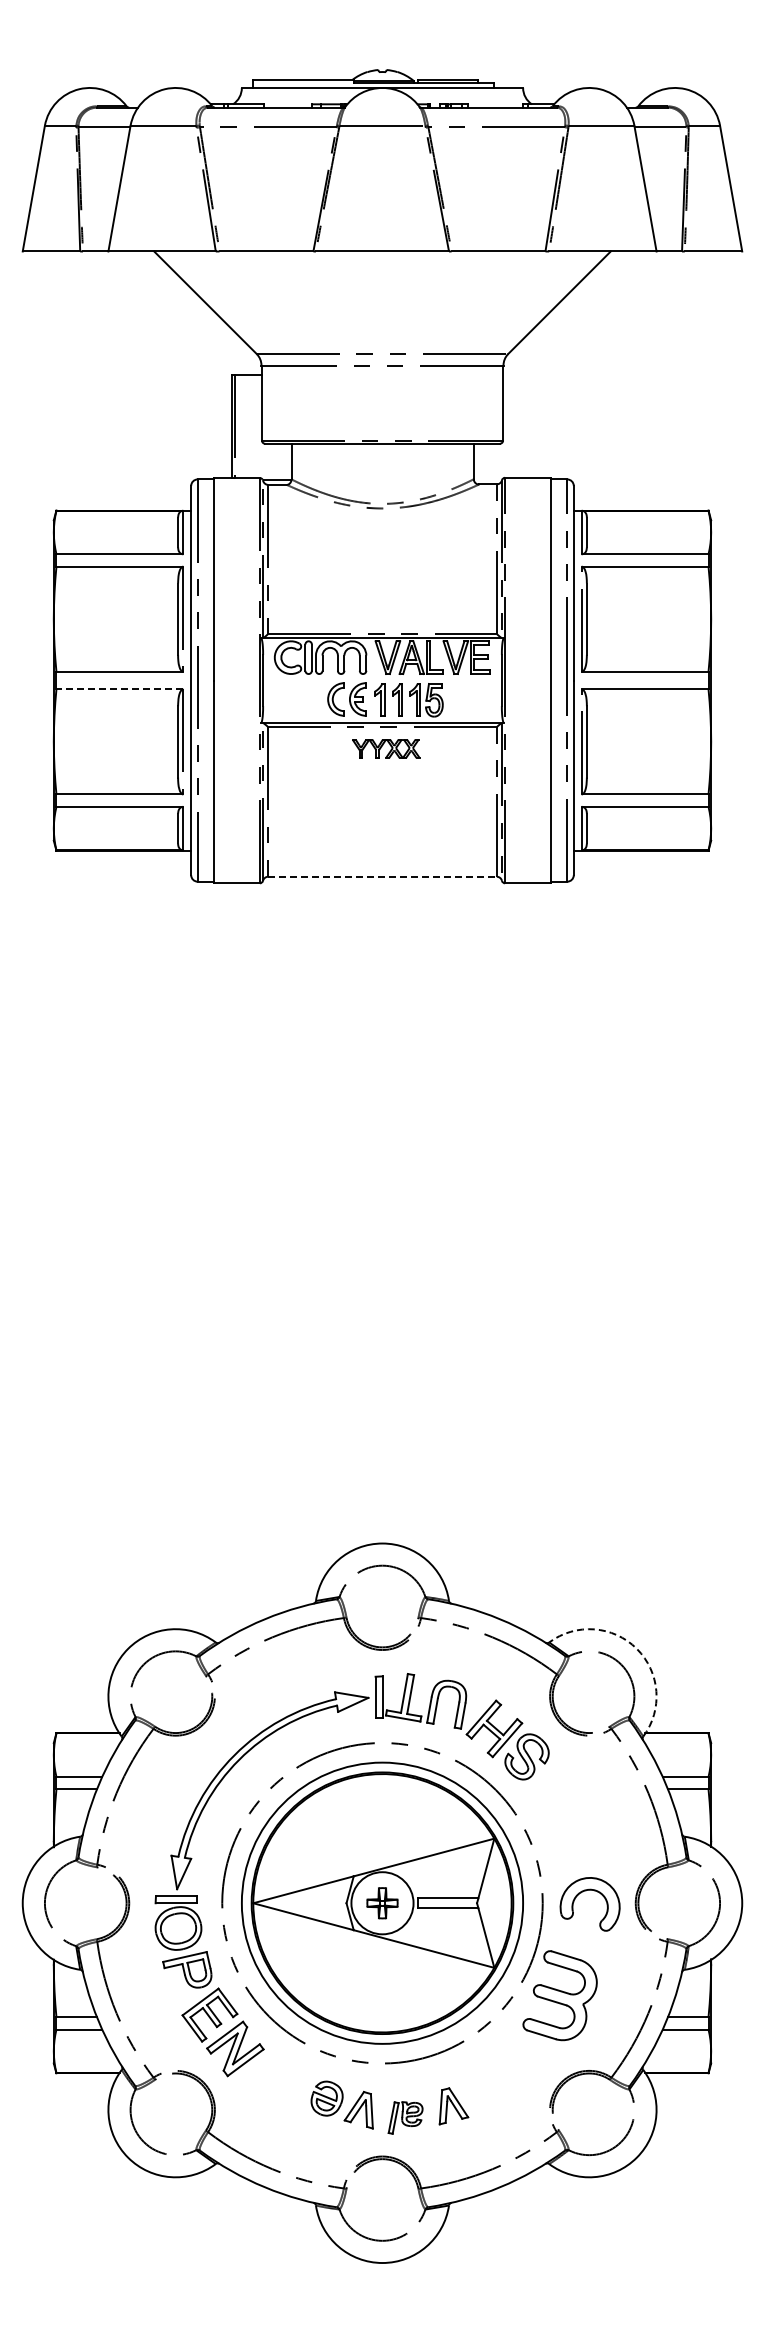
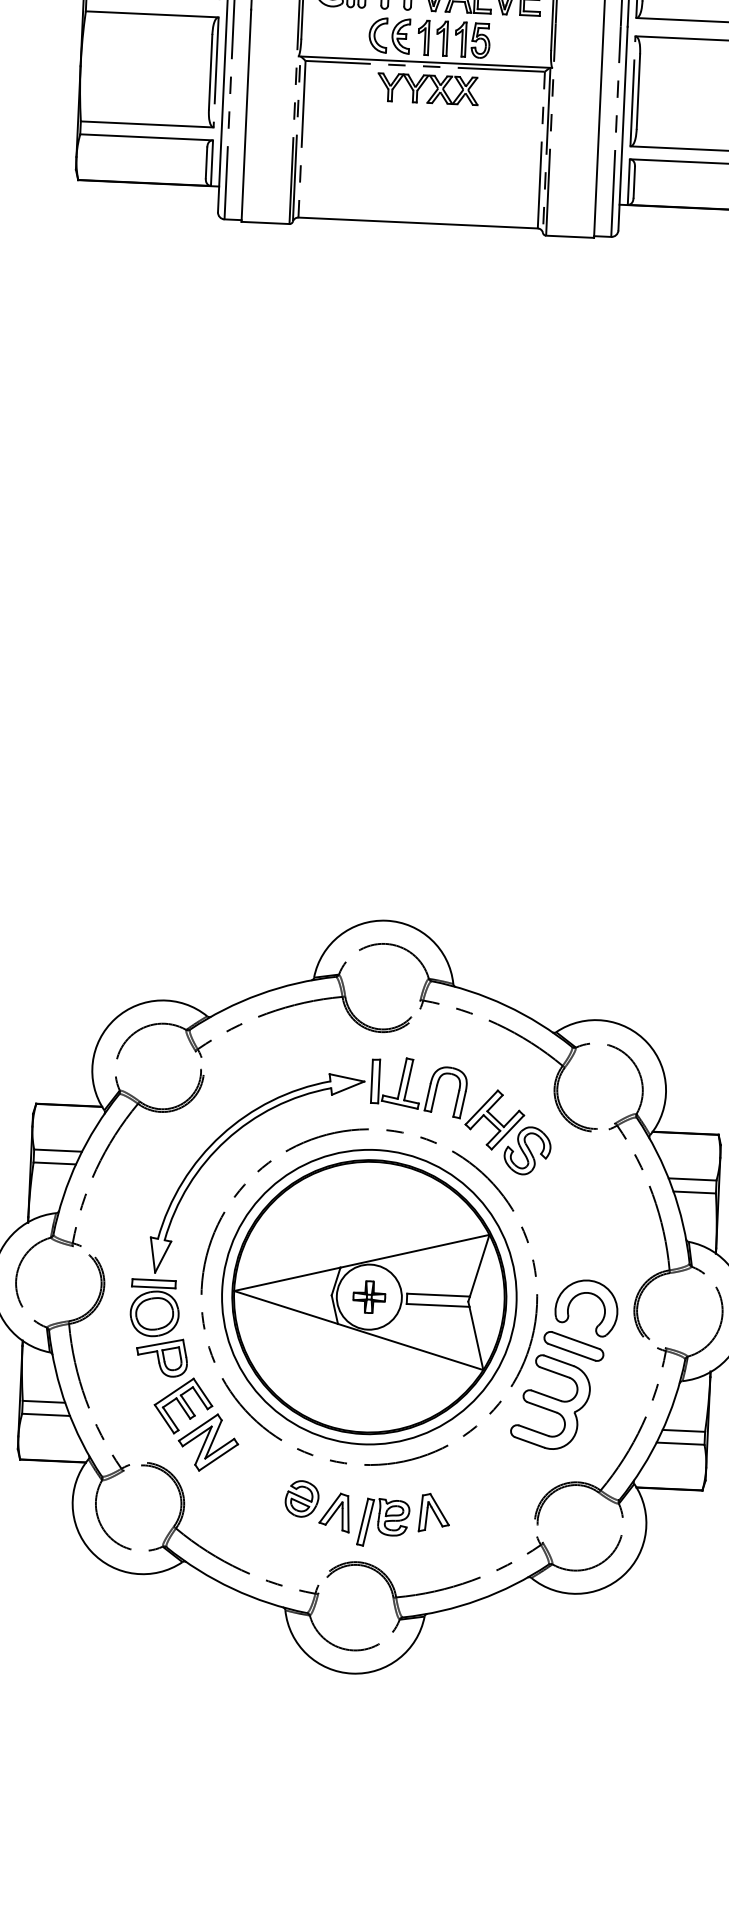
line: (119, 689) -> (151, 14), dashed -> solid
part: (385, 748) -> (427, 88), size x1.43
line: (383, 876) -> (419, 222), dashed -> solid
arc: (636, 1648) -> (647, 1042), dashed -> solid
part: (579, 1941) -> (573, 1346), added
part: (405, 2117) -> (383, 1522), size x1.43

